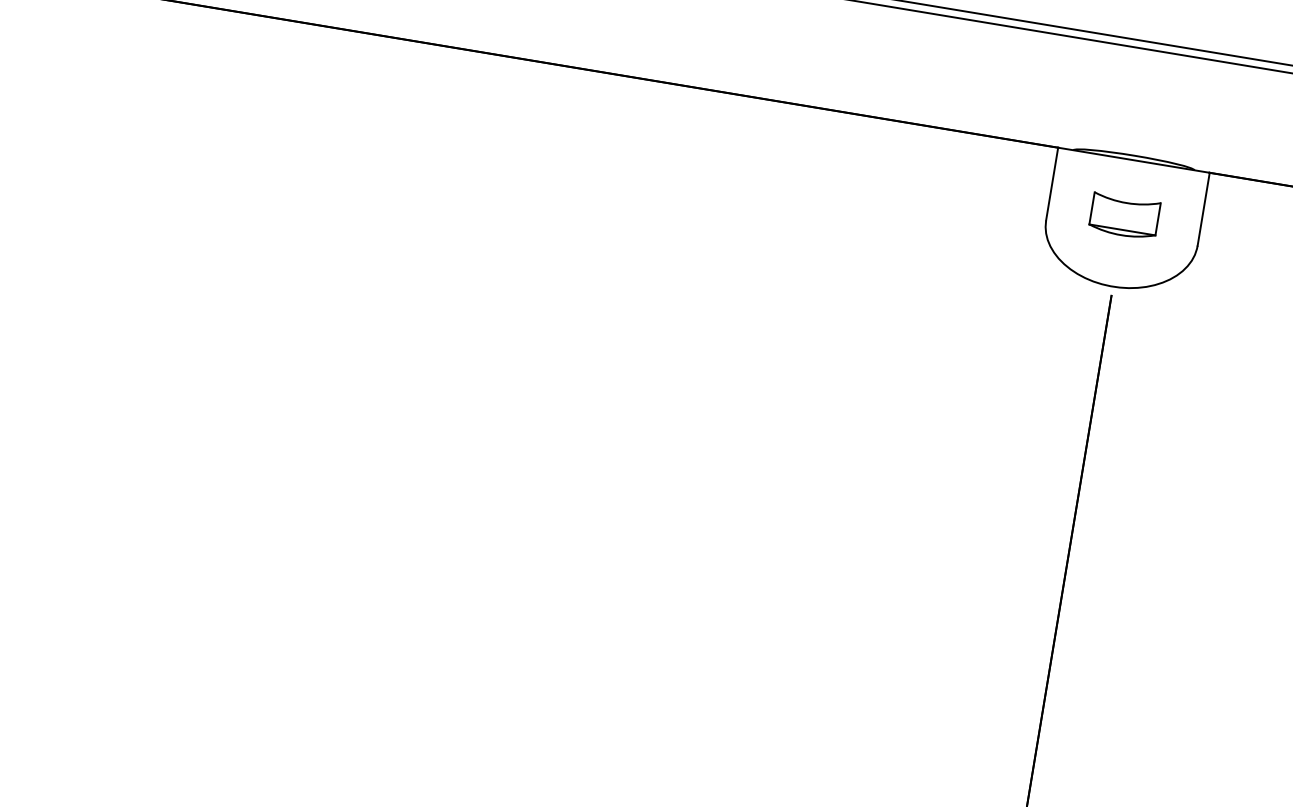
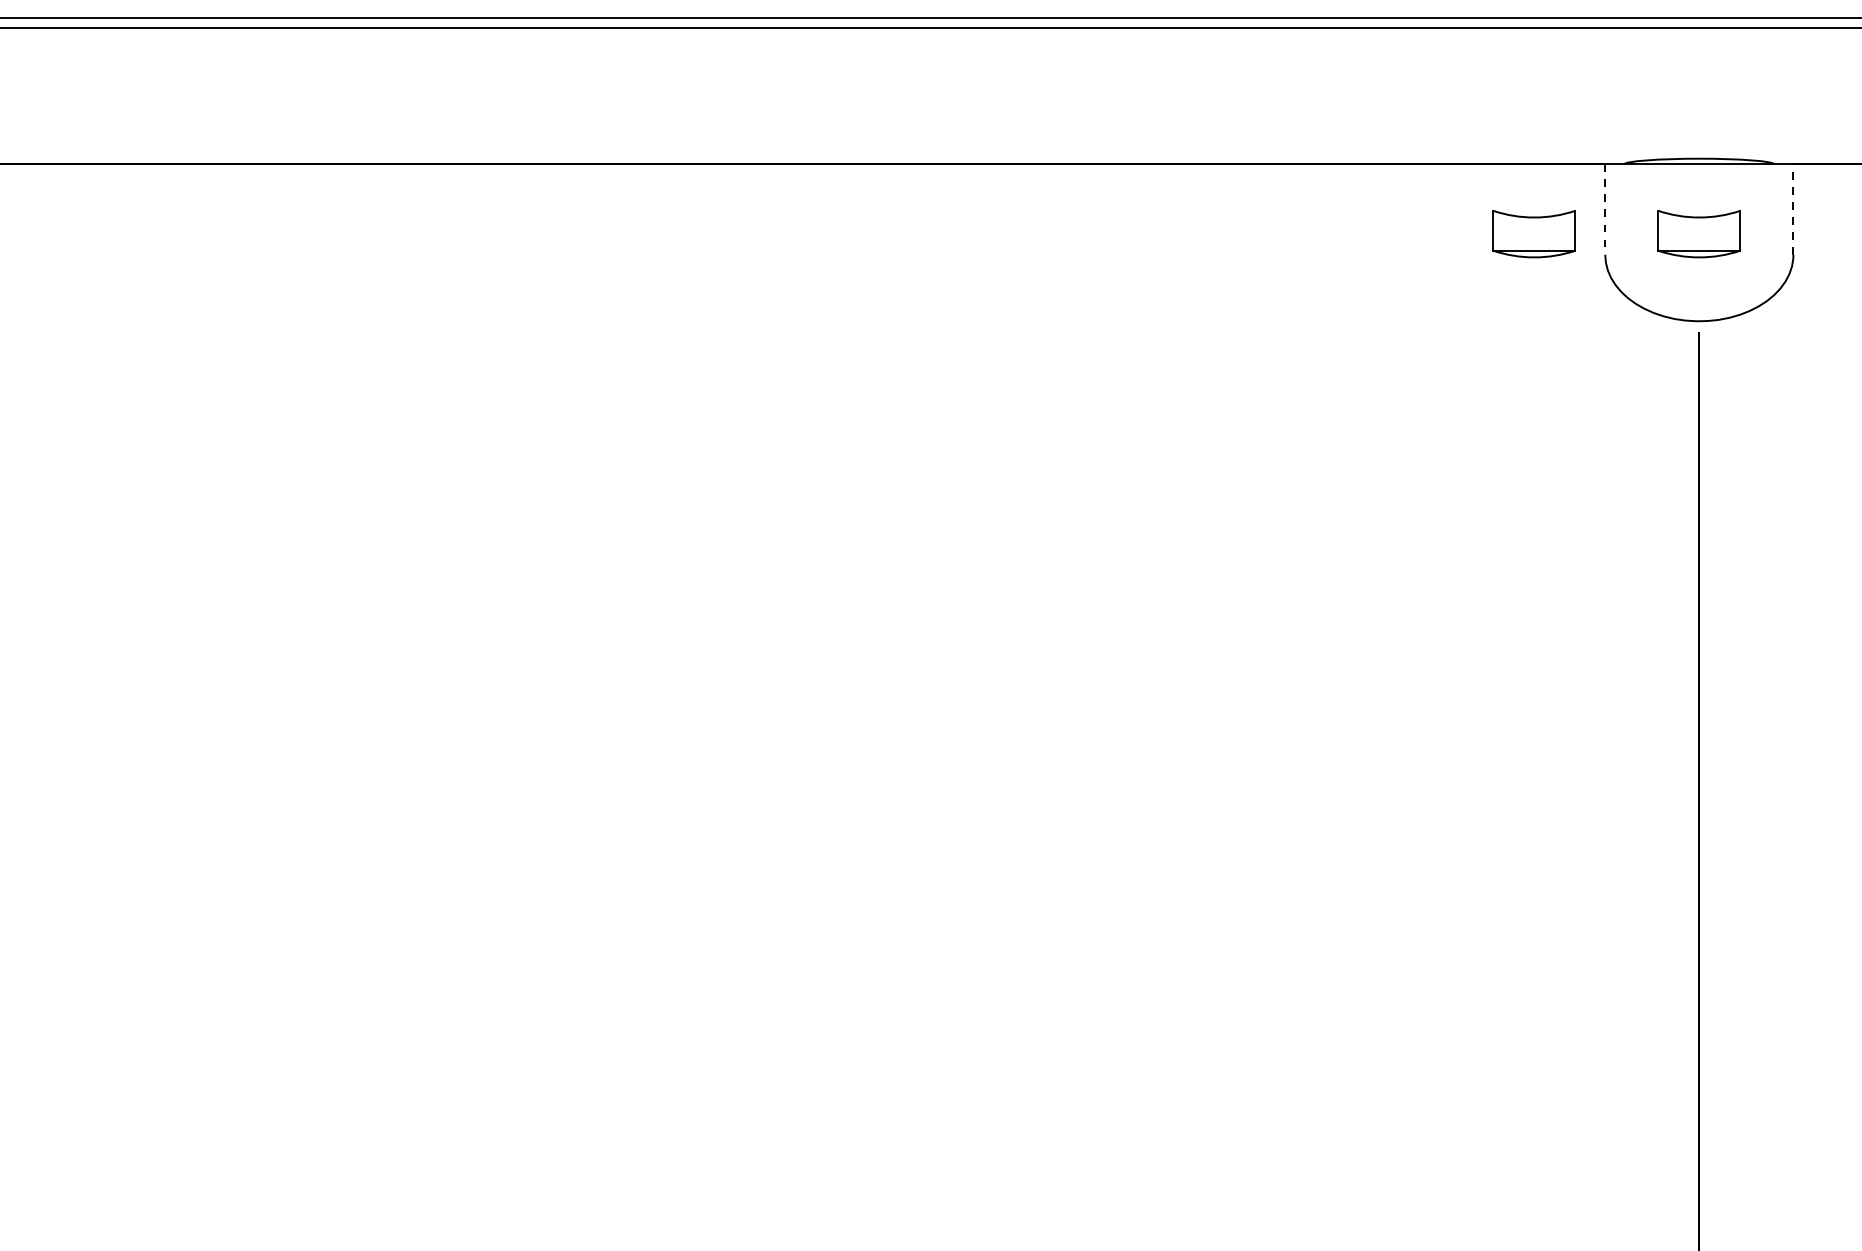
line: (1052, 184) -> (1605, 210), solid -> dashed
part: (991, 194) -> (1533, 234), added
line: (1203, 209) -> (1793, 209), solid -> dashed

